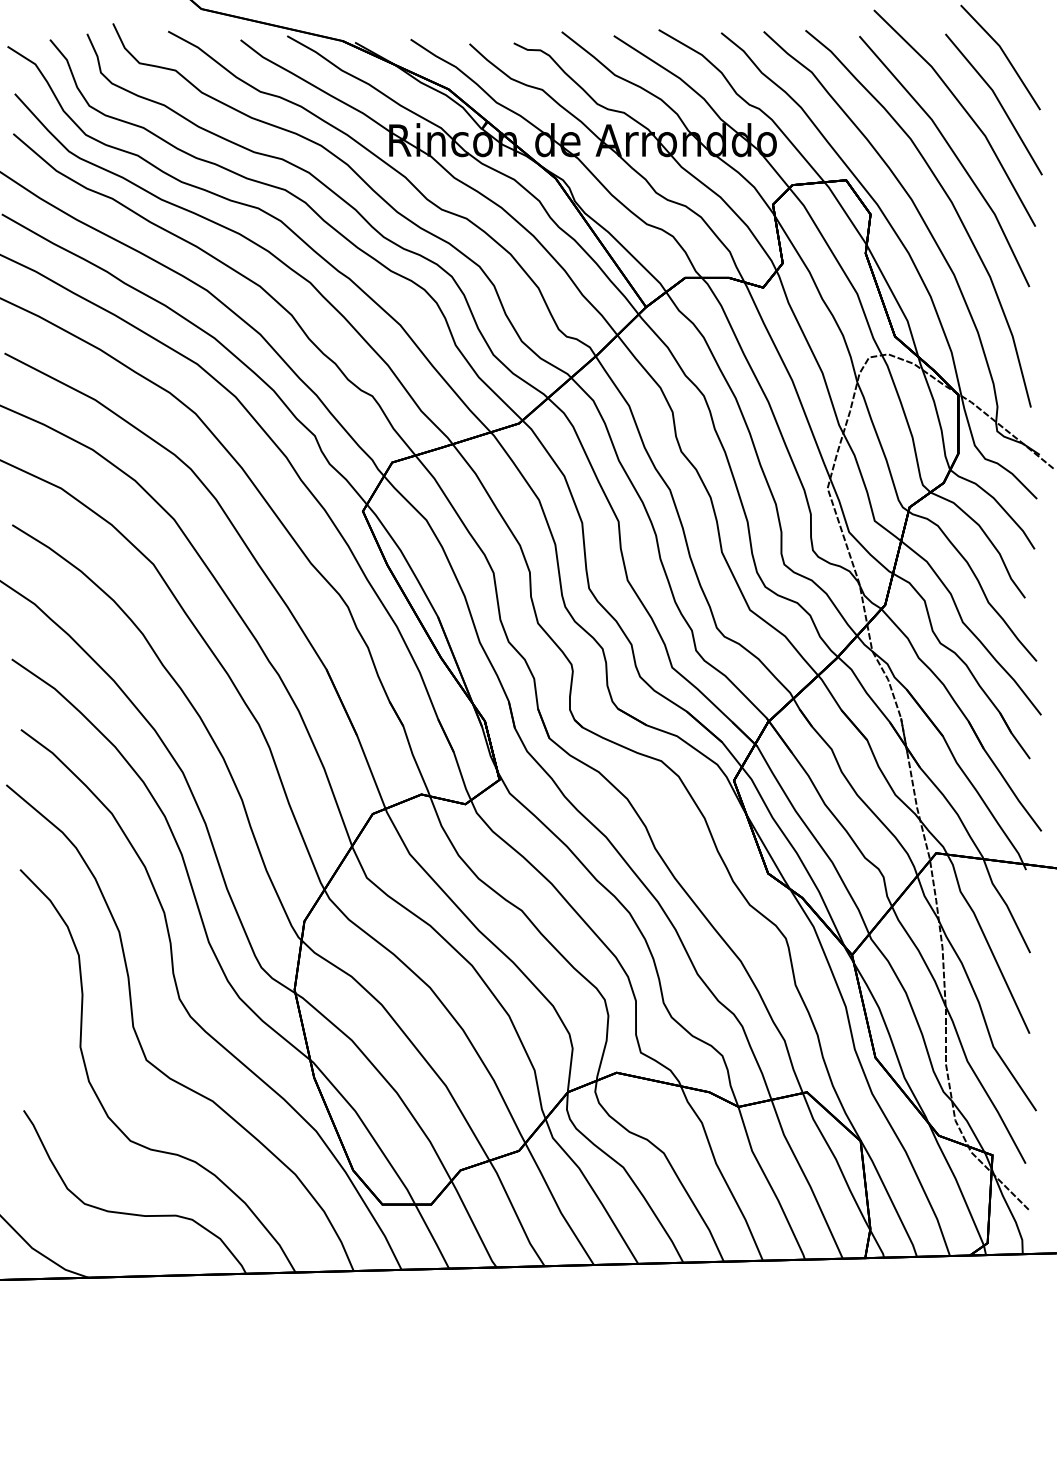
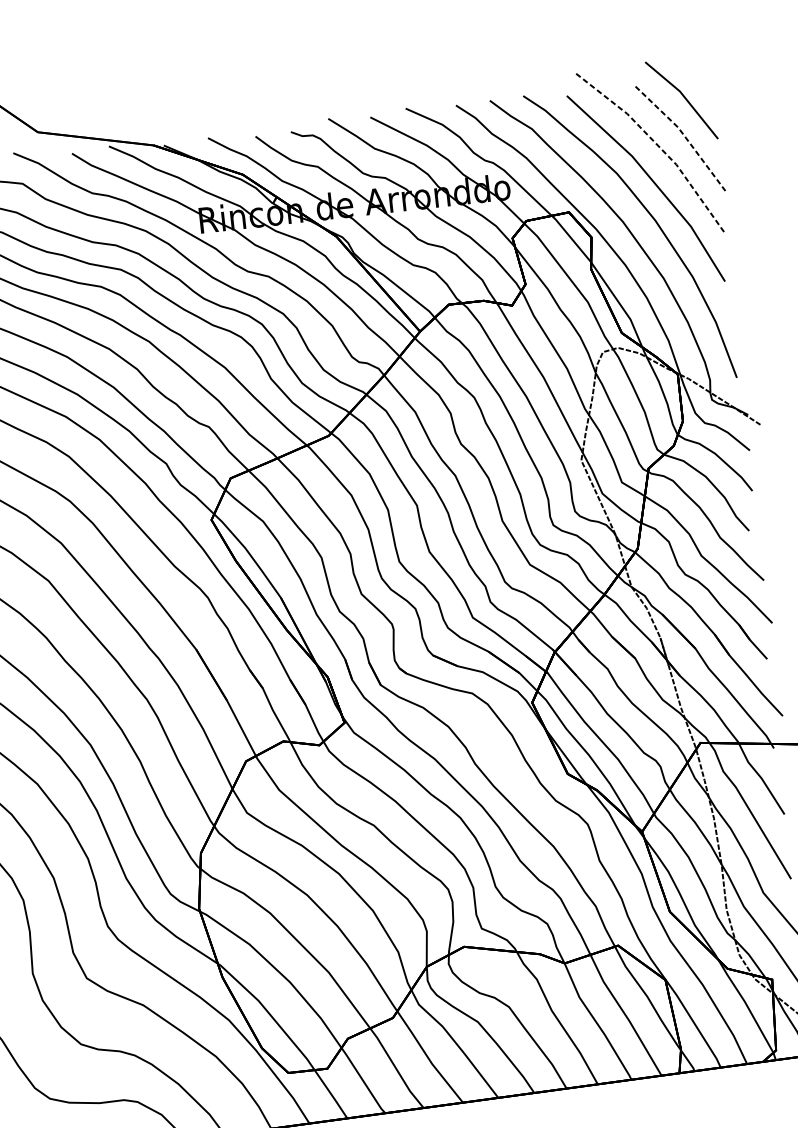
line: (998, 100) -> (683, 135), solid -> dashed
line: (965, 110) -> (658, 145), solid -> dashed

